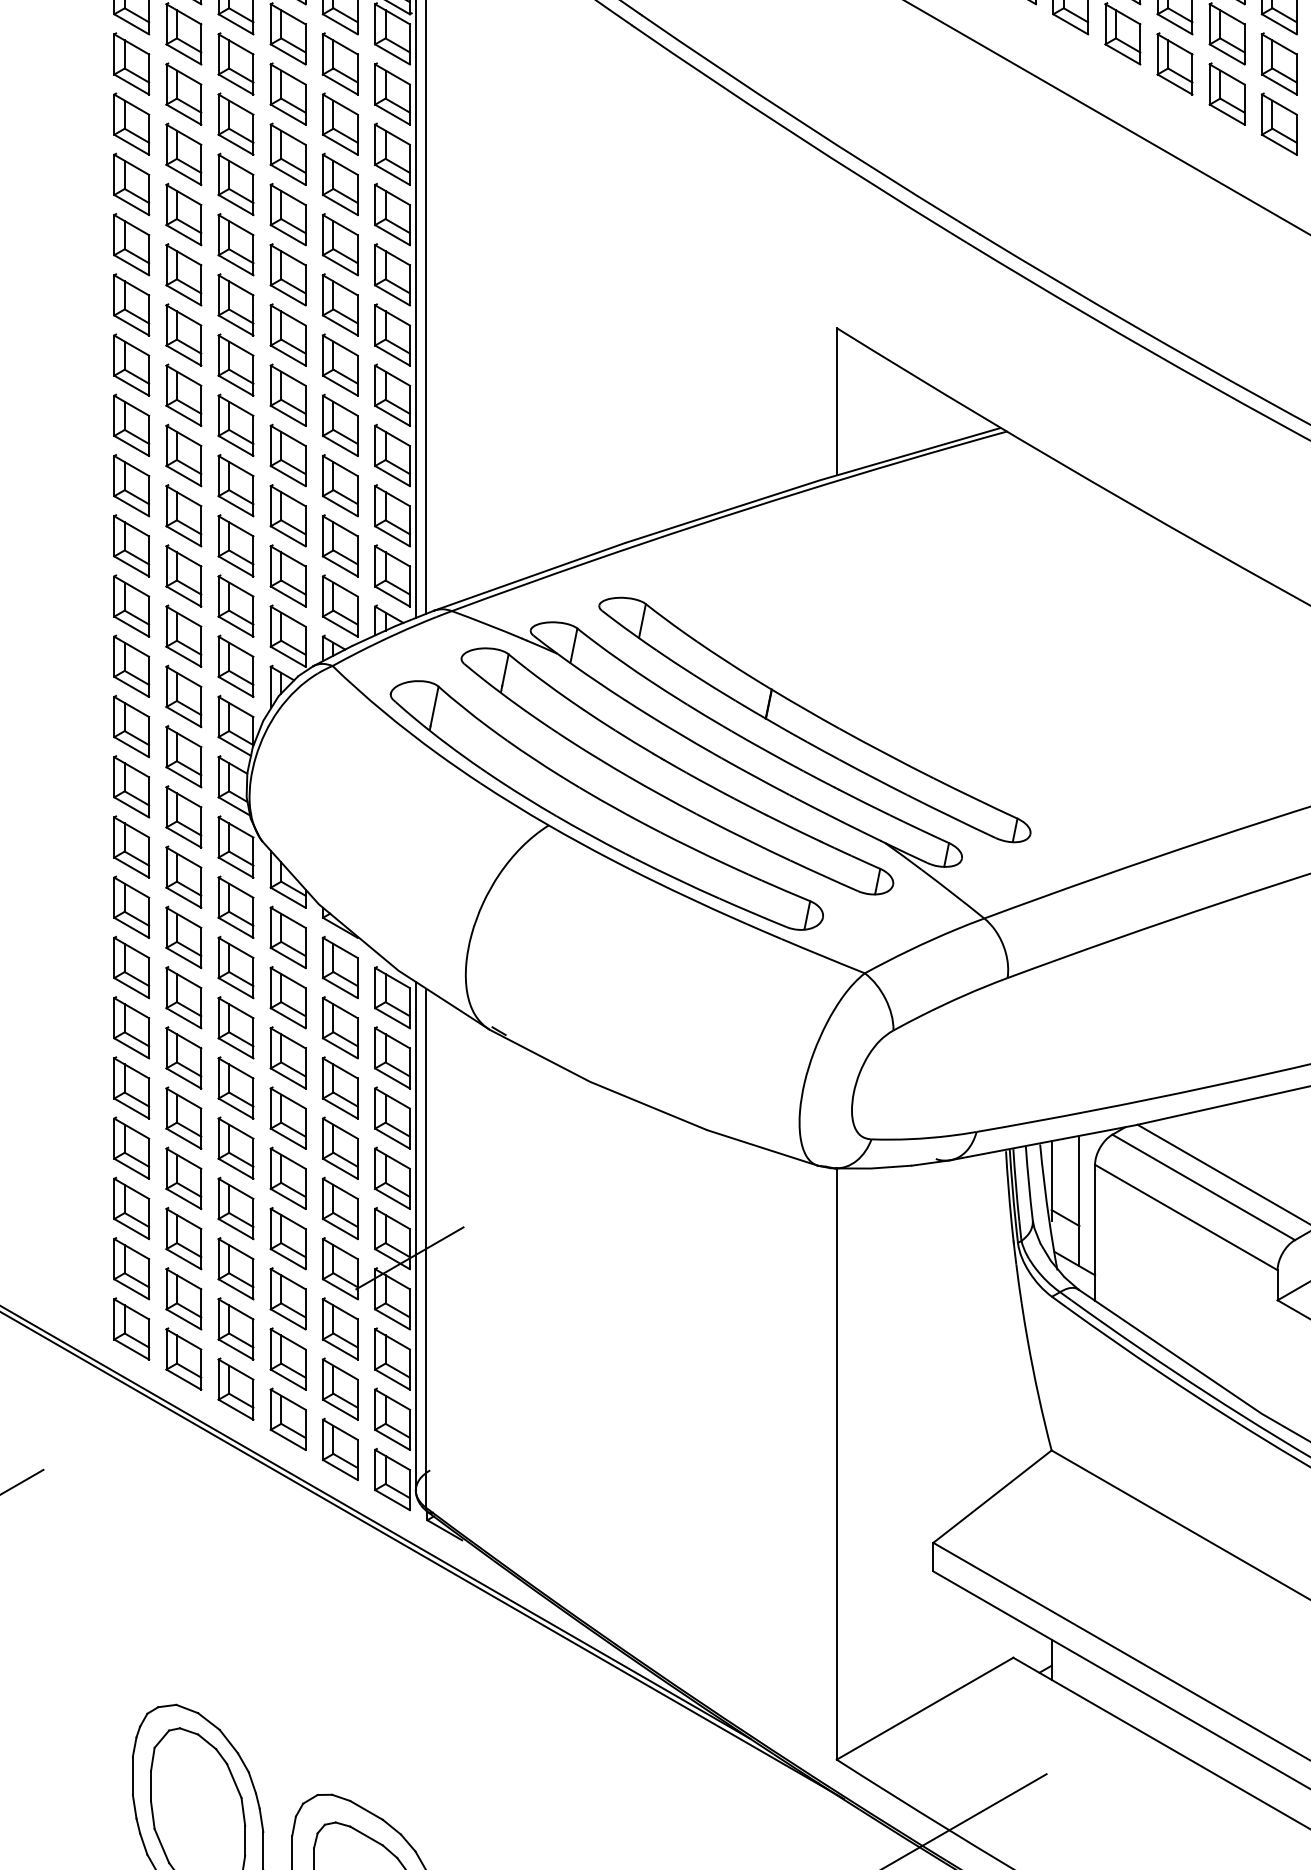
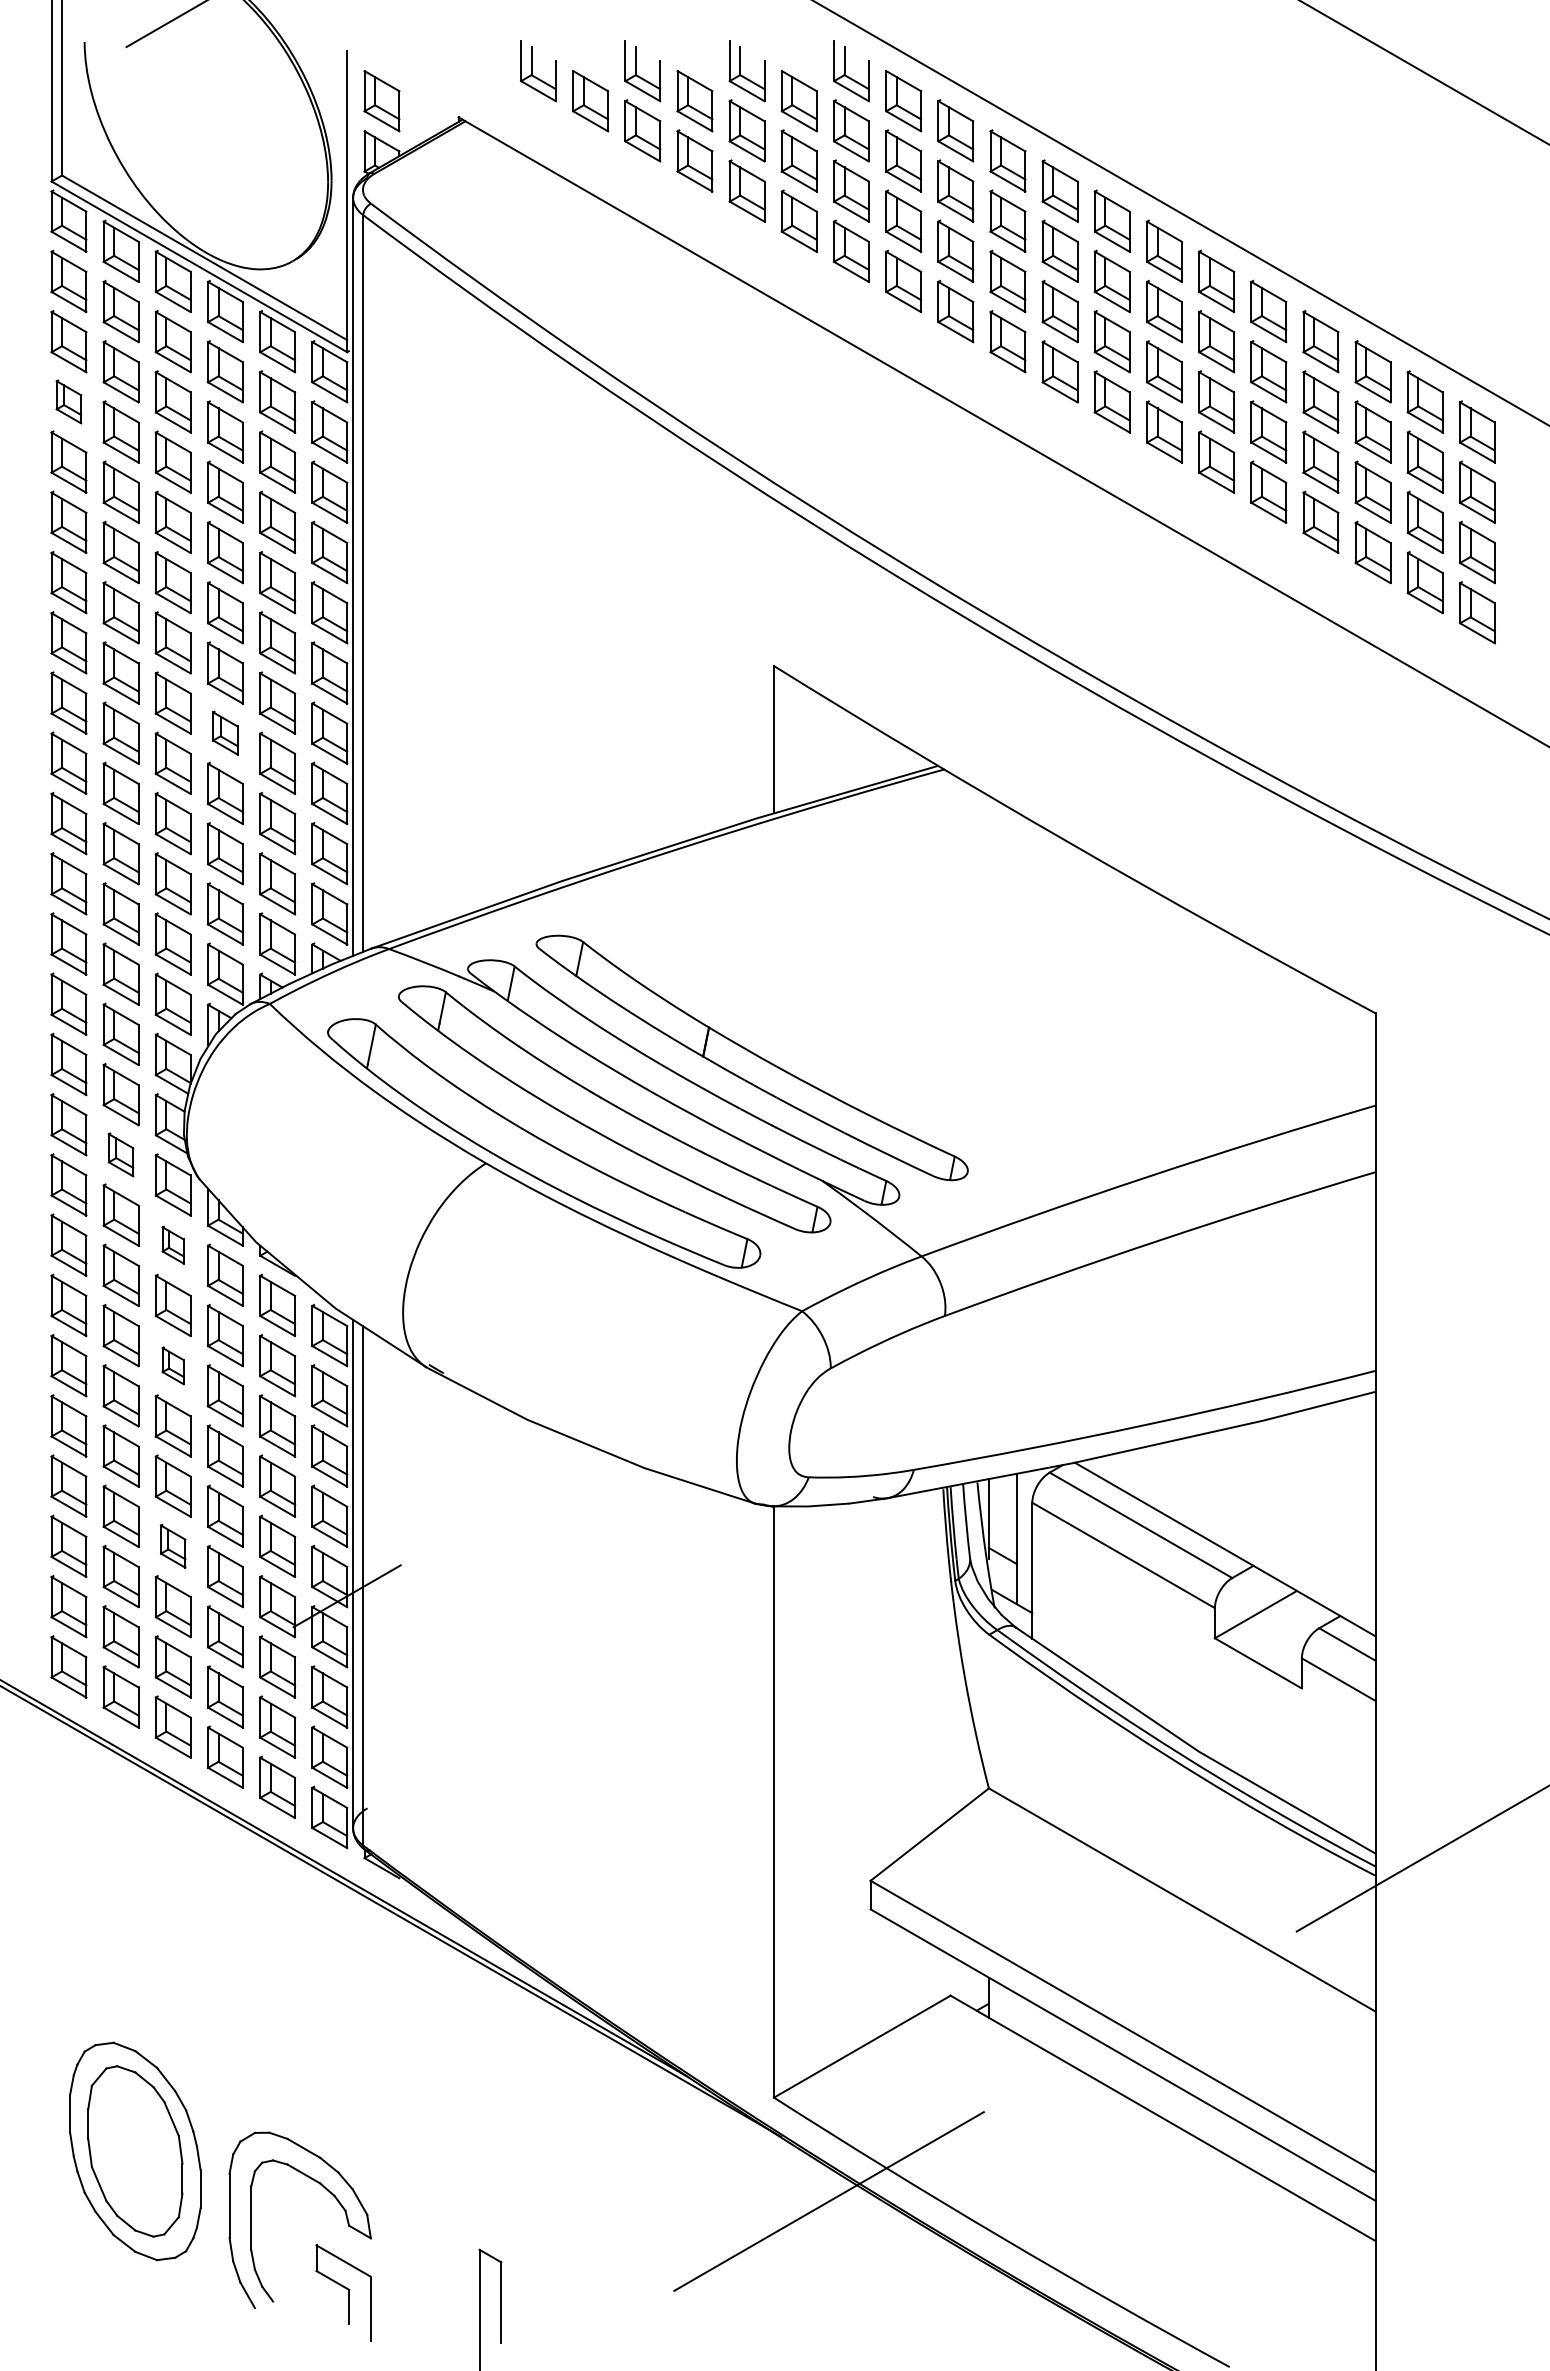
part: (131, 63) -> (68, 401), size x0.7
part: (288, 394) -> (225, 732), size x0.7
part: (183, 816) -> (120, 1154), size x0.7
part: (235, 906) -> (172, 1244), size x0.6
part: (235, 1027) -> (172, 1365), size x0.6
part: (235, 1207) -> (172, 1545), size x0.7

